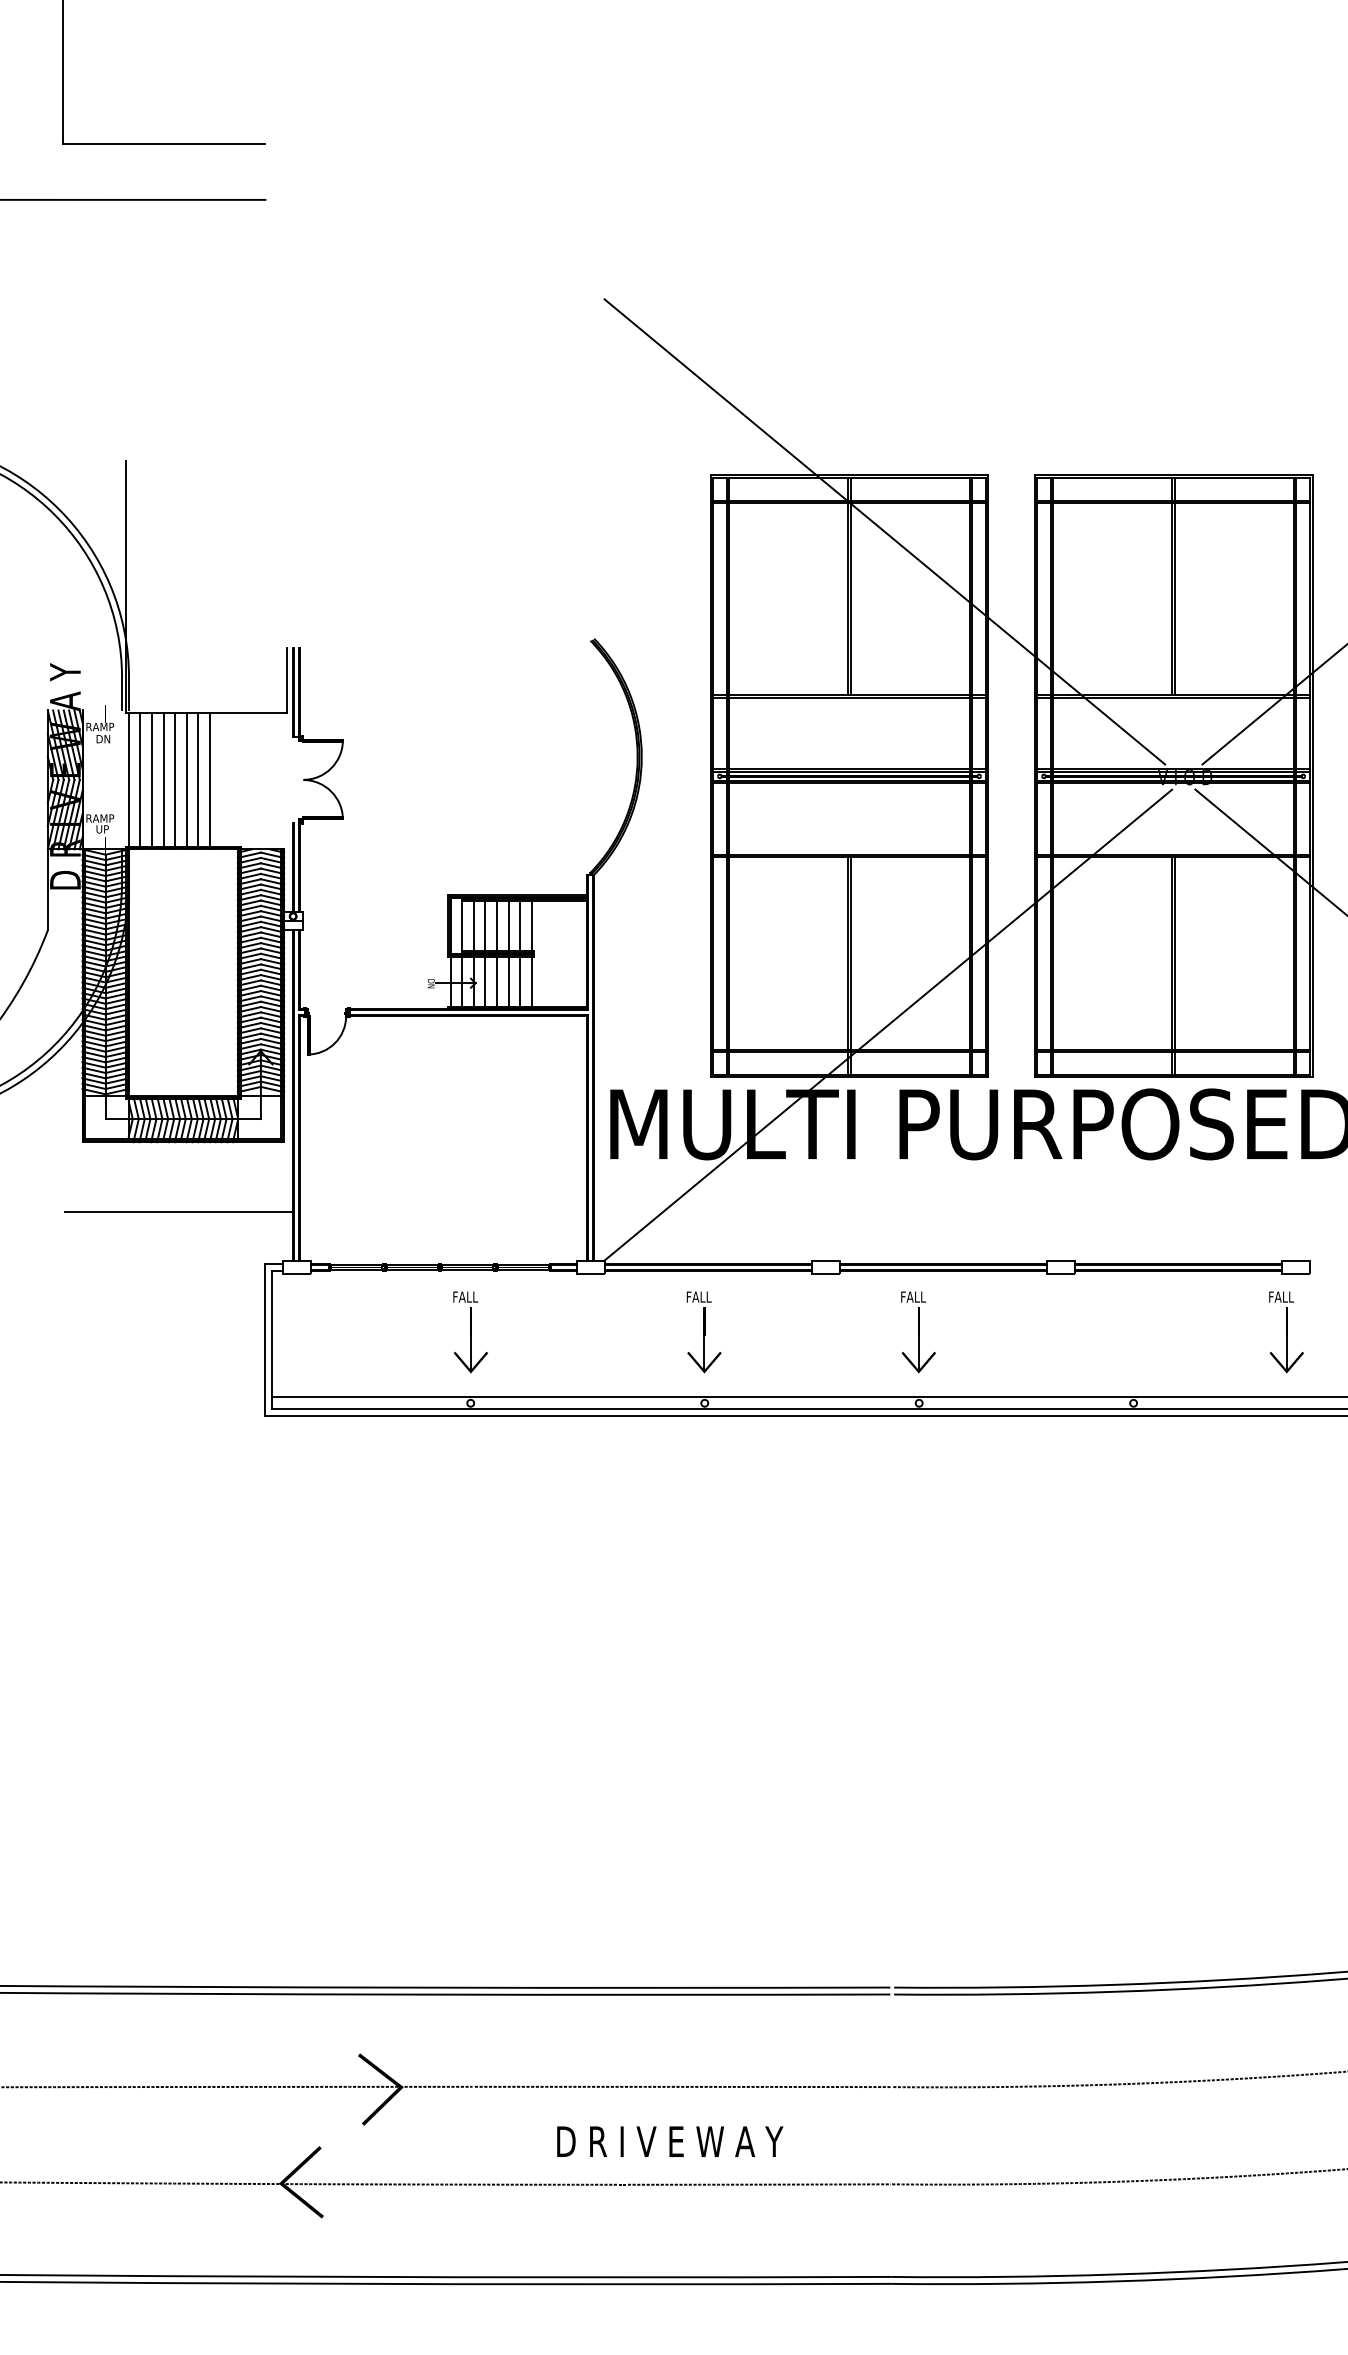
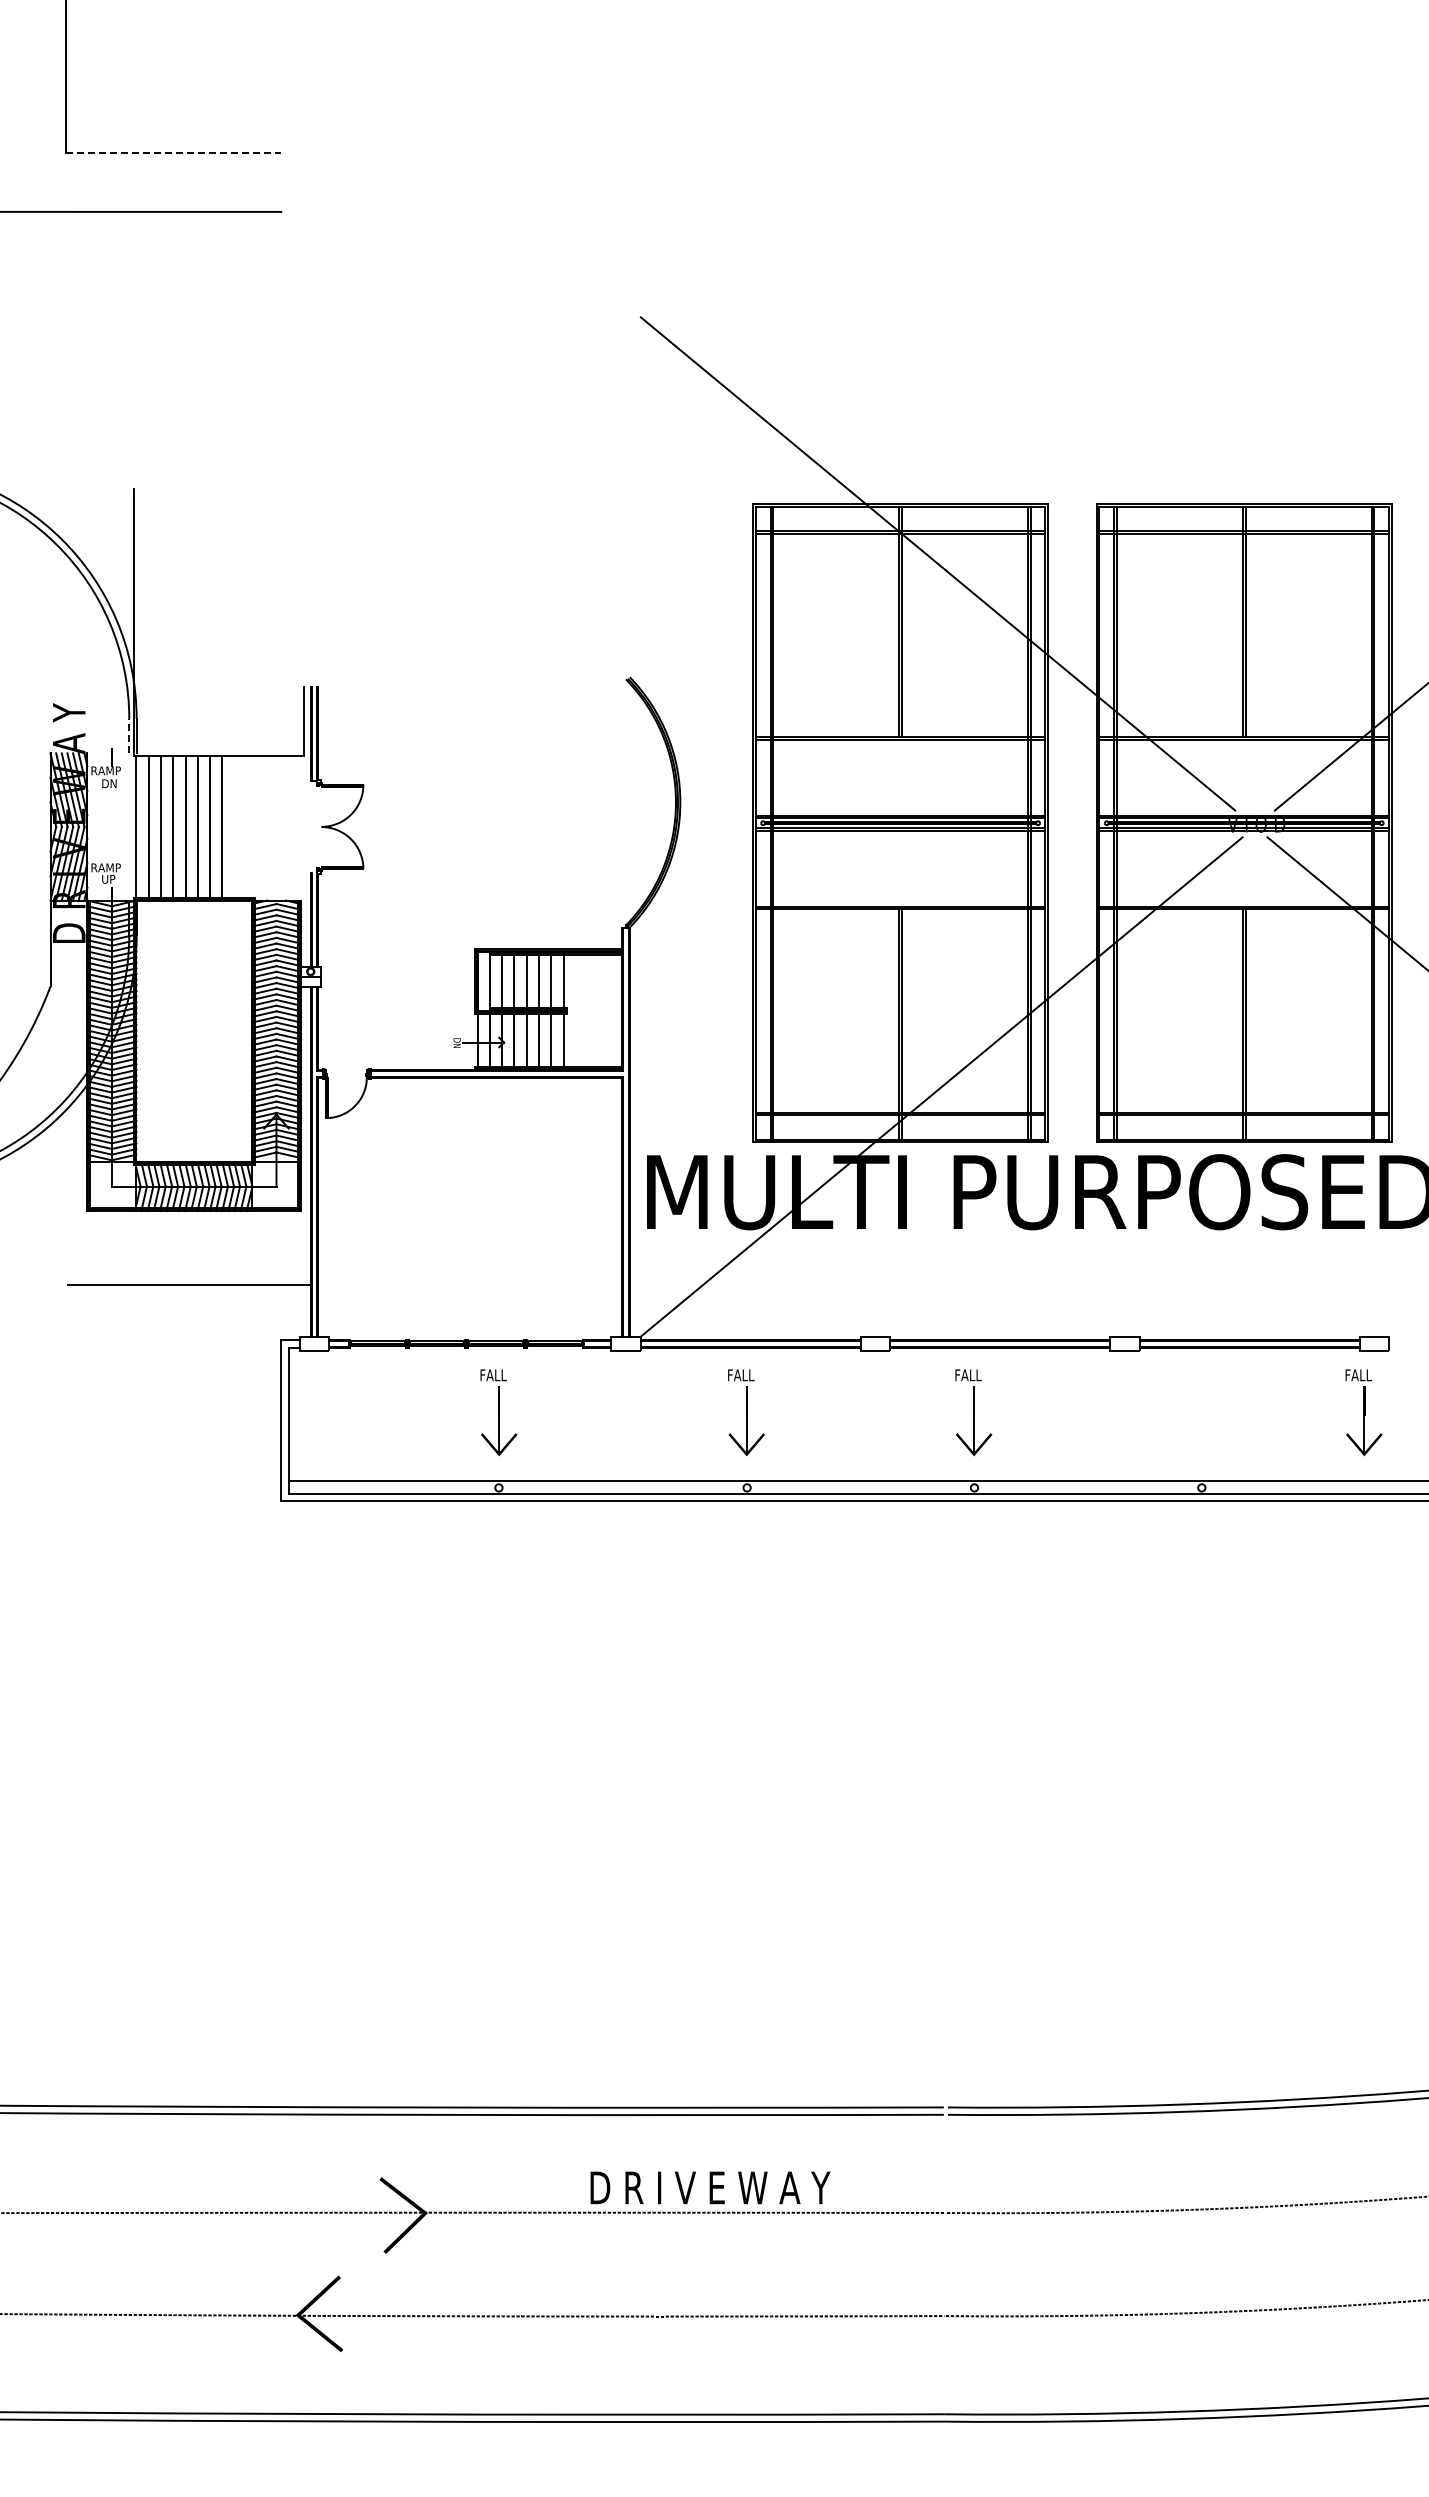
line: (163, 144) -> (173, 153), solid -> dashed
line: (122, 693) -> (129, 735), solid -> dashed
text: (670, 2141) -> (710, 2187), moved

